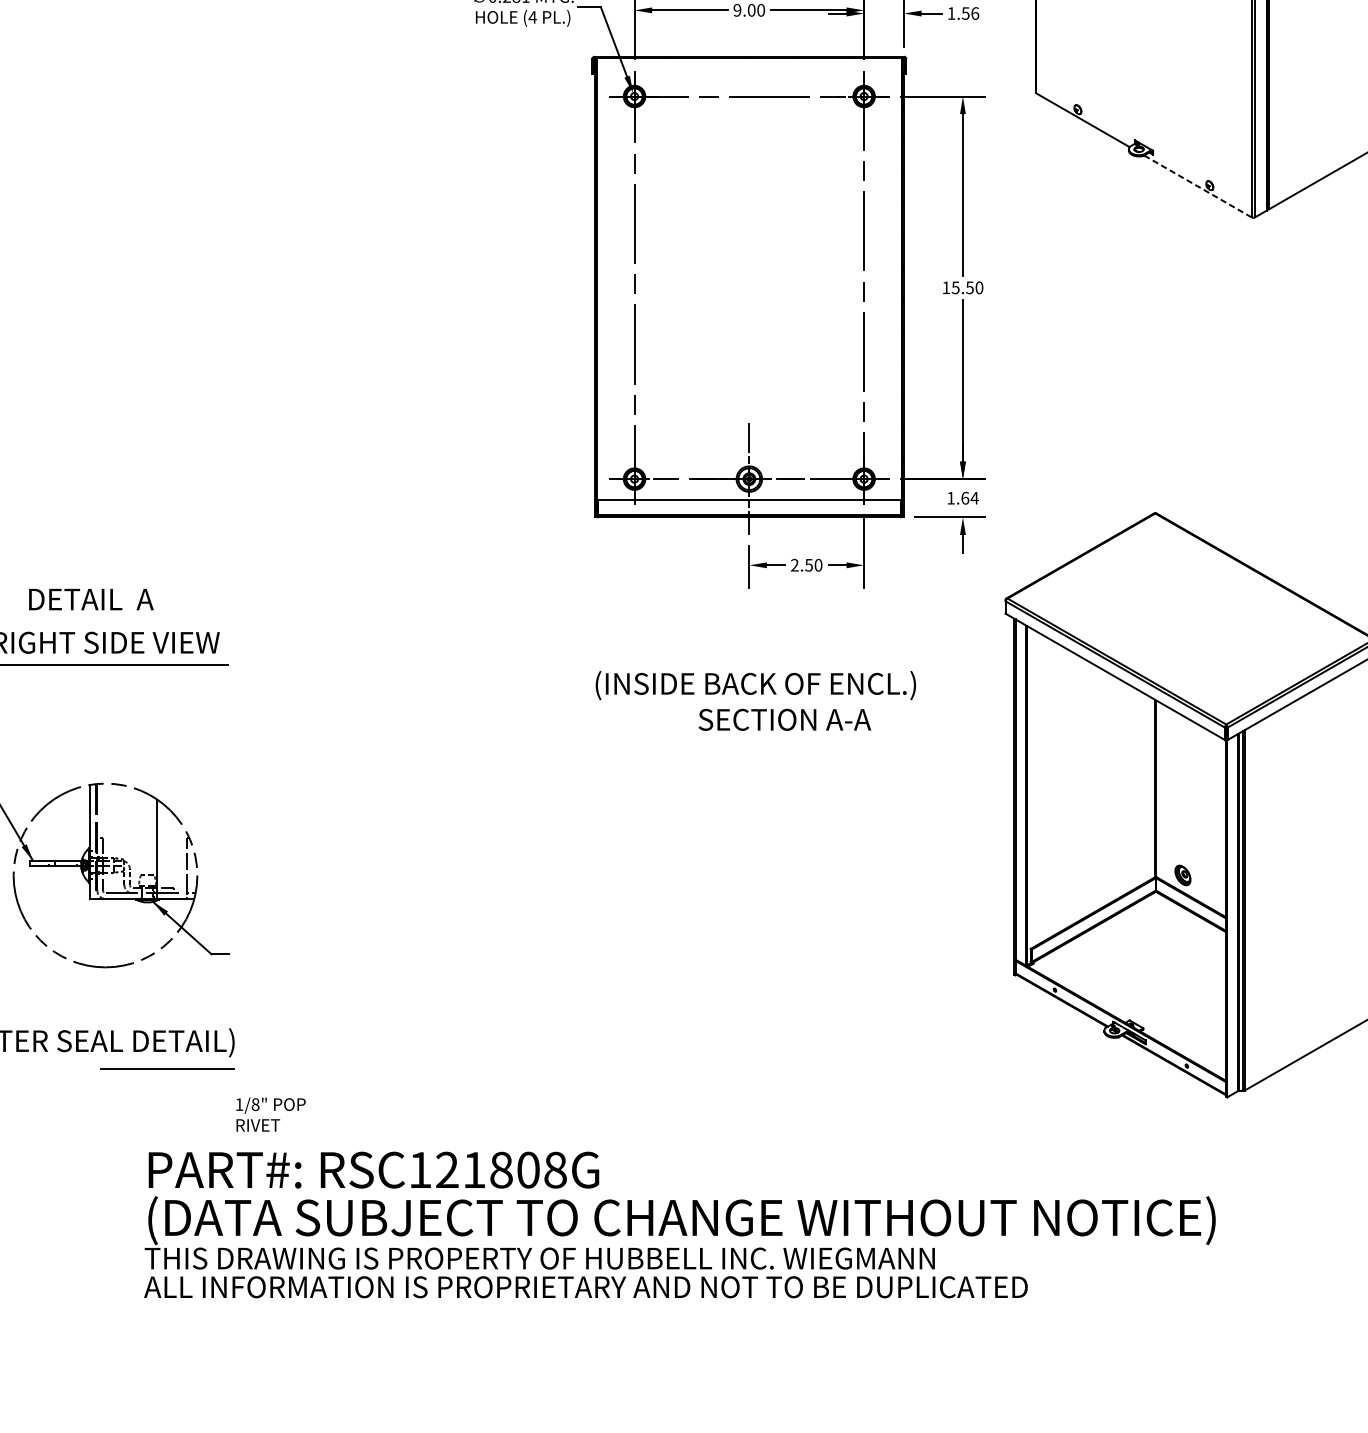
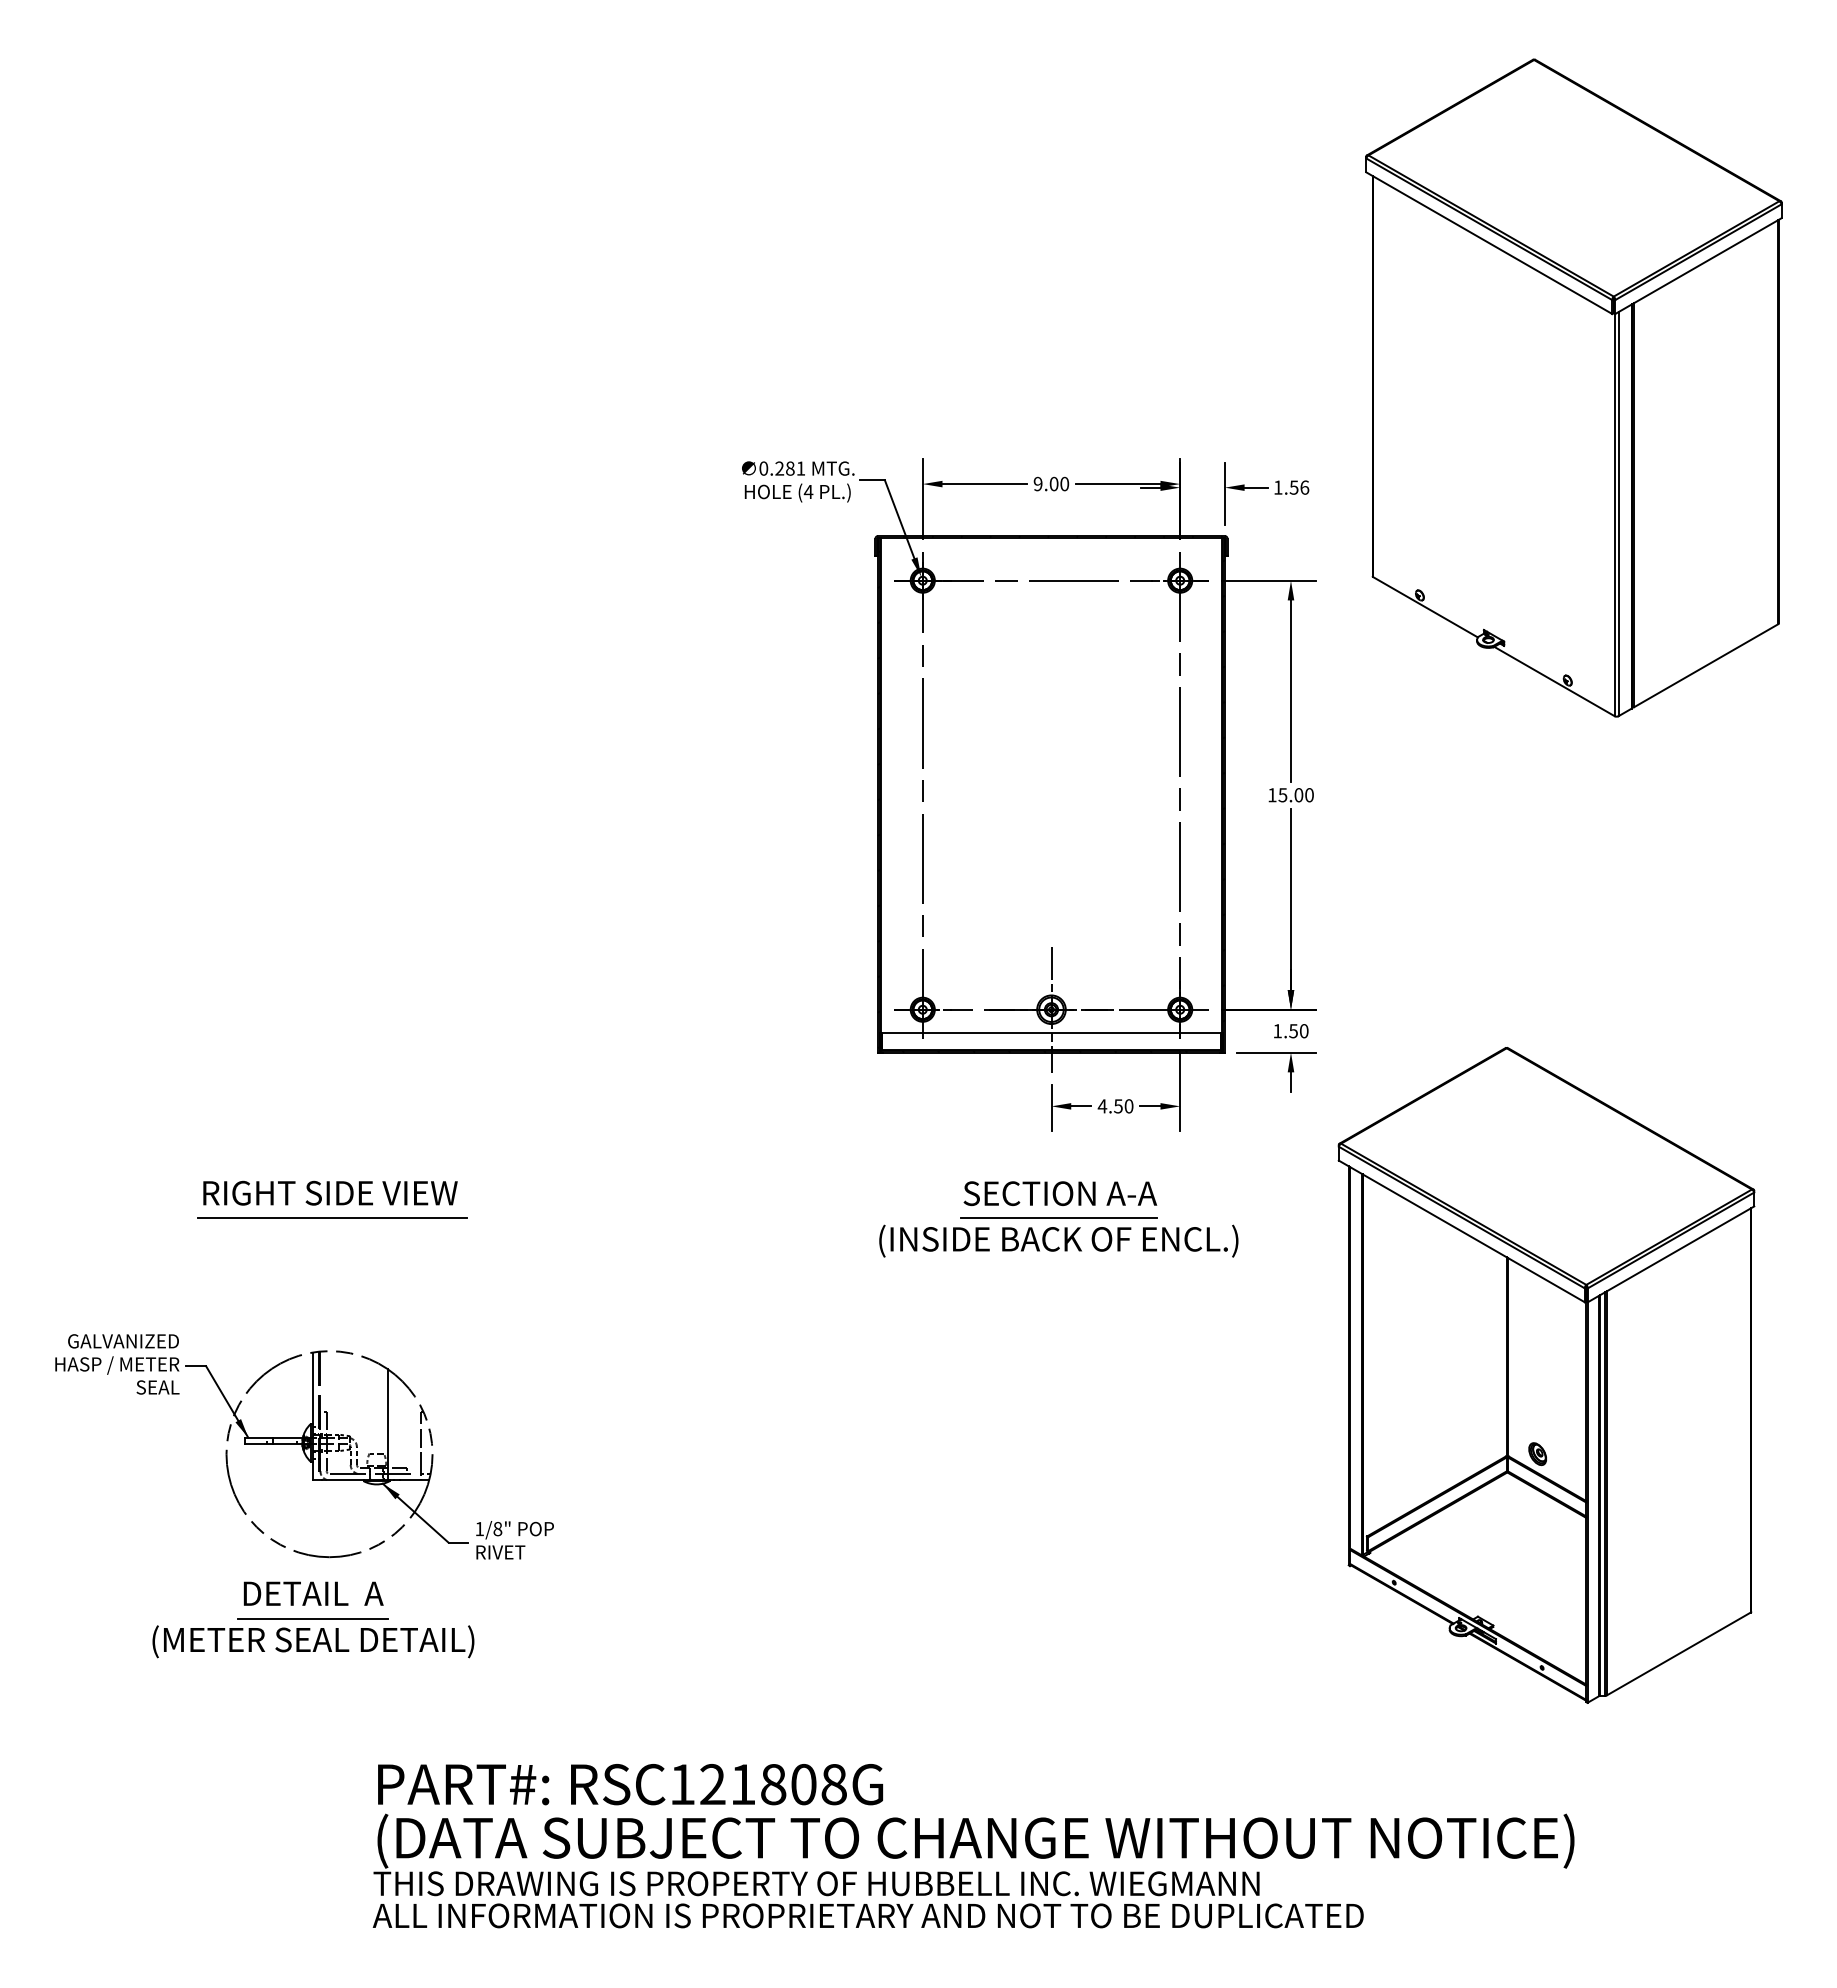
line: (1197, 186) -> (1554, 681), dashed -> solid
text: (969, 288) -> (1298, 795), 15.50 -> 15.00
text: (969, 498) -> (1298, 1031), 1.64 -> 1.50
text: (794, 565) -> (1102, 1106), 2.50 -> 4.50
text: (91, 599) -> (313, 1593), moved
line: (755, 665) -> (1058, 1218), added
text: (785, 719) -> (1060, 1193), moved
line: (167, 1068) -> (312, 1618), moved
text: (270, 1114) -> (514, 1540), moved

